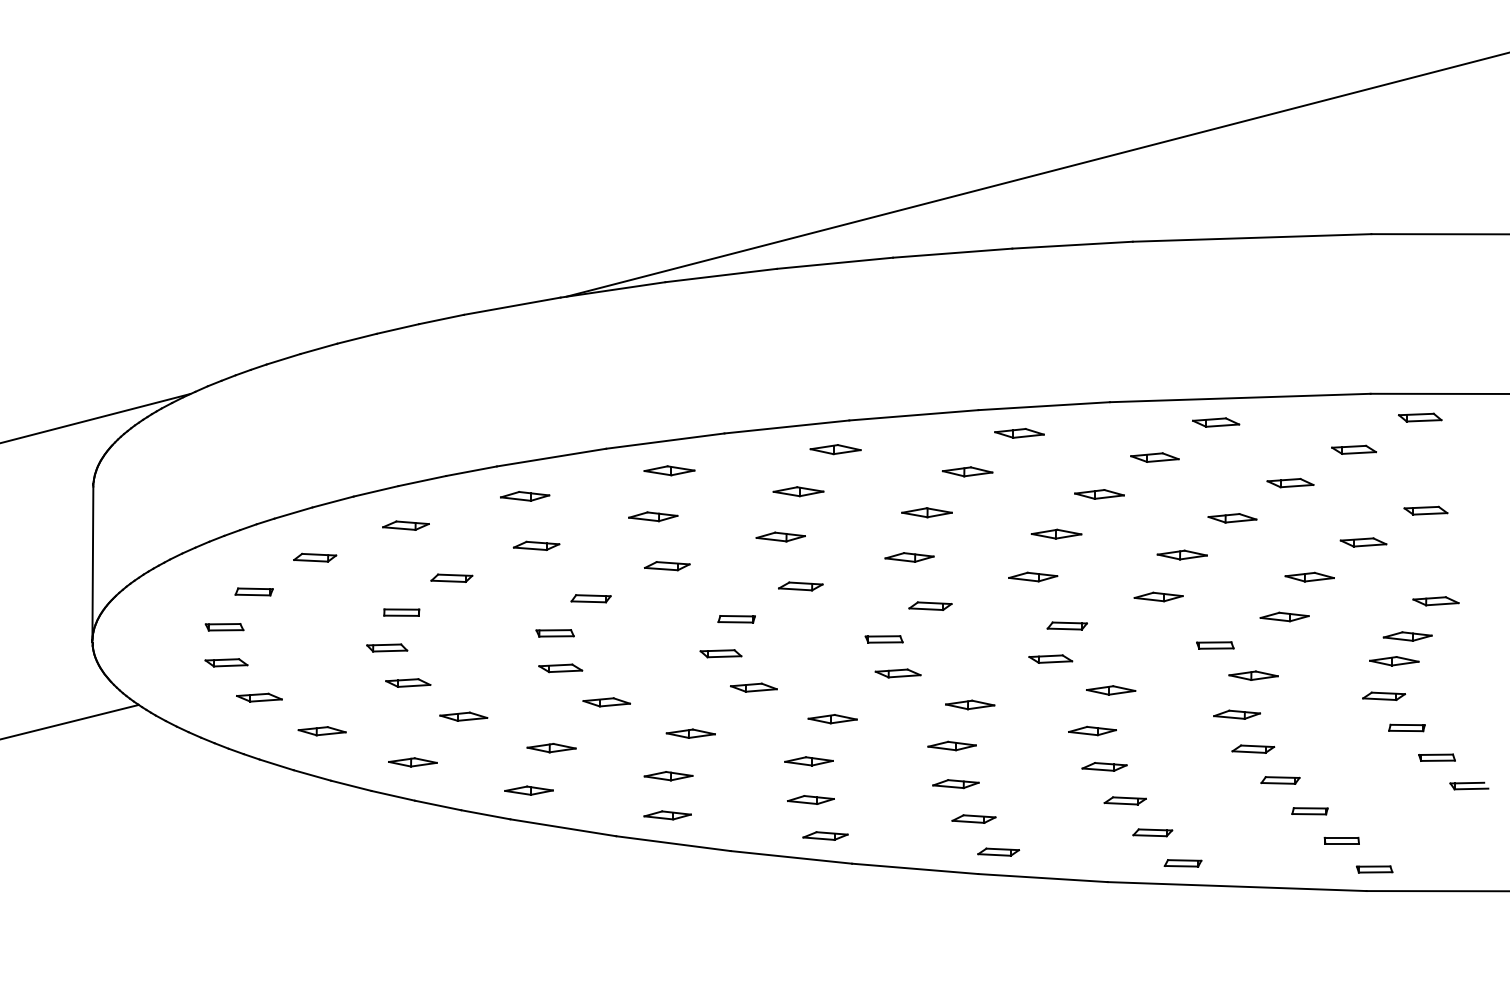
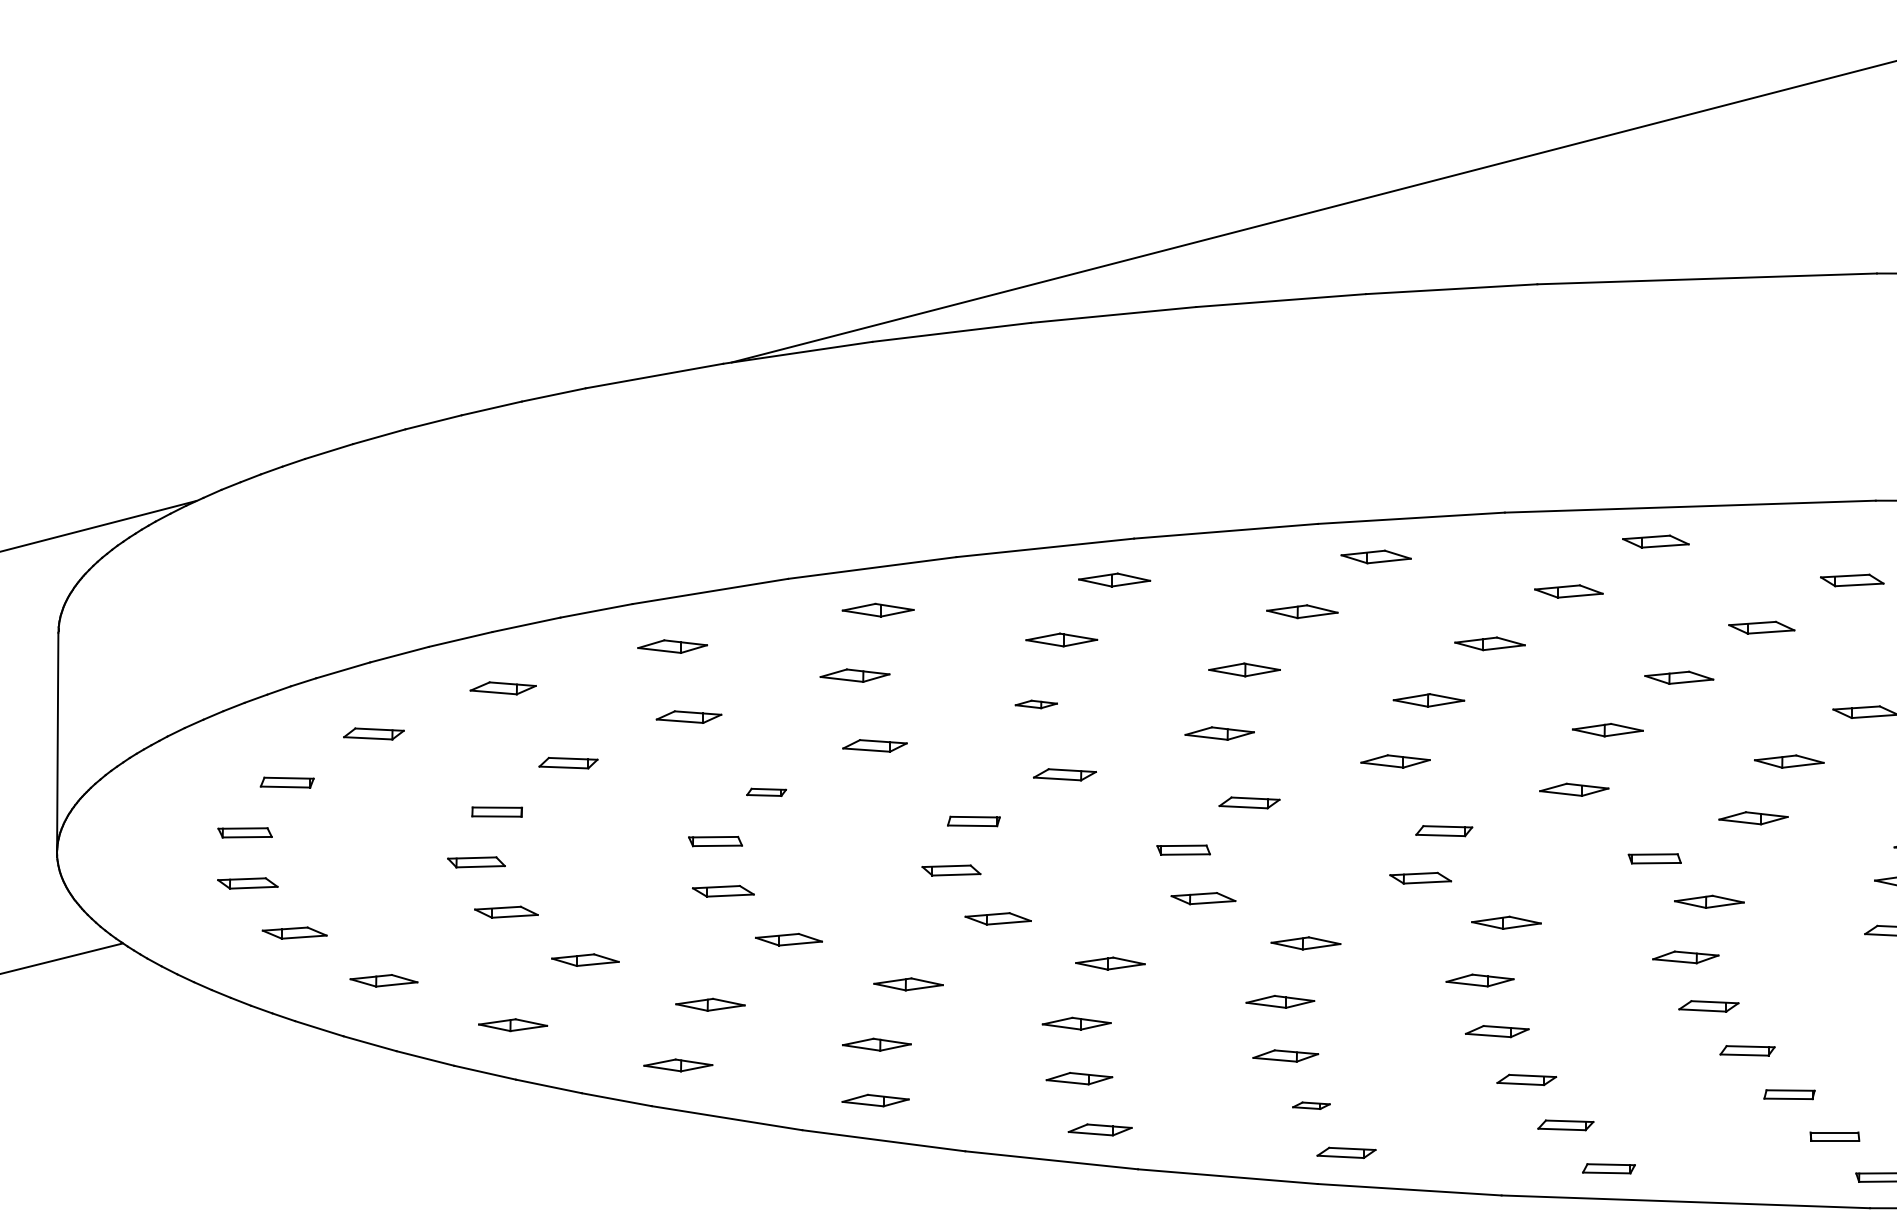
part: (780, 536) -> (1036, 703), size x0.6
part: (590, 598) -> (765, 791), size x0.7
part: (973, 818) -> (1310, 1104), size x0.6

